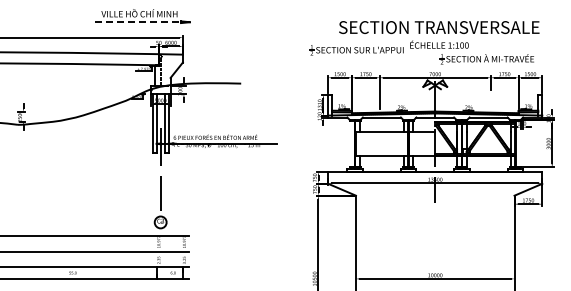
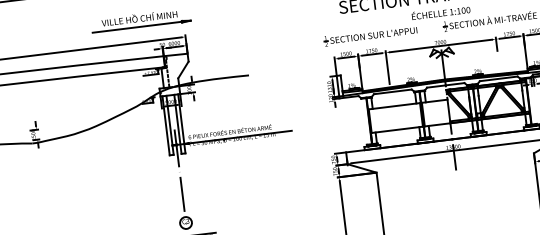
line: (140, 22) -> (141, 27), dashed -> solid
part: (356, 50) -> (370, 36), moved

